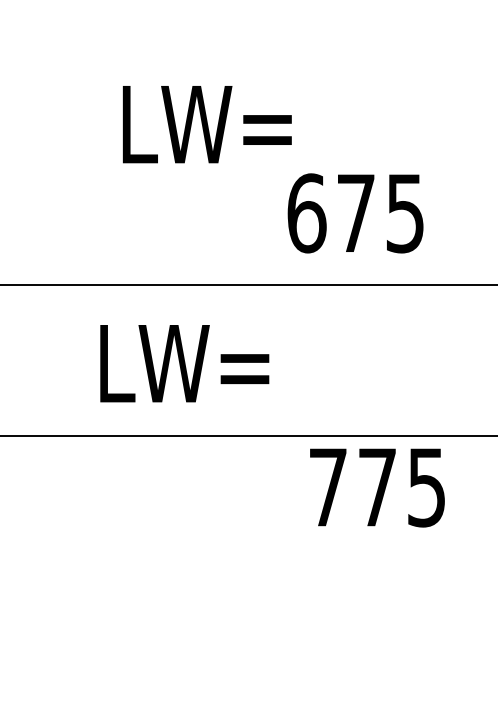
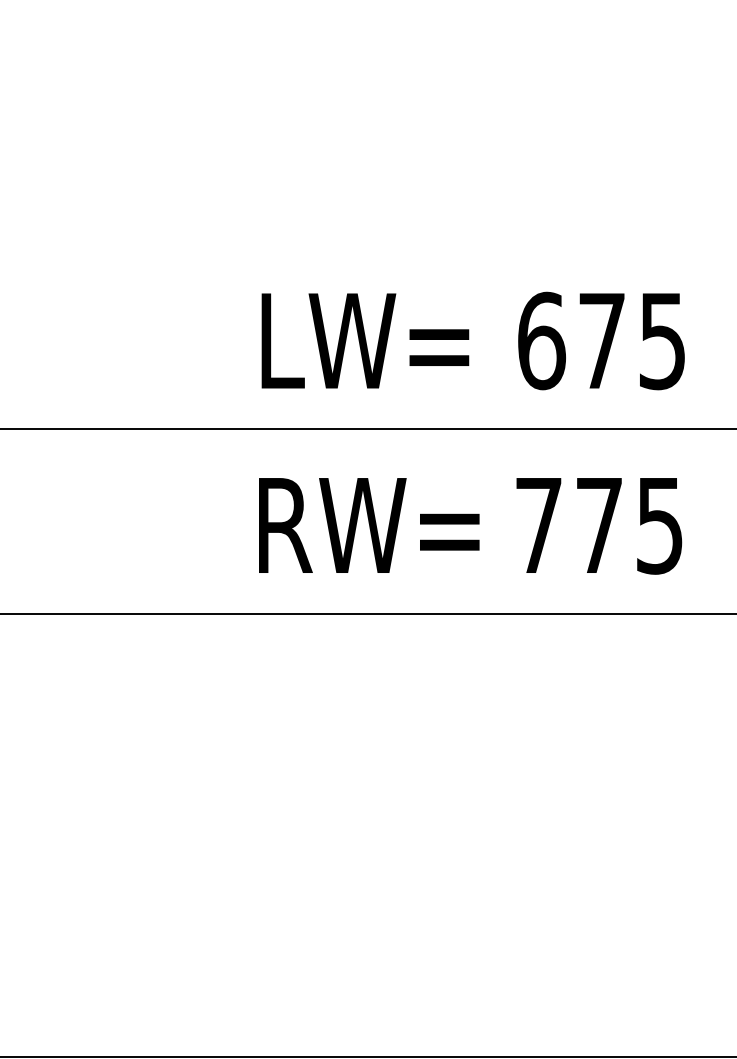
text: (207, 124) -> (365, 340), moved
text: (355, 212) -> (601, 340), moved
text: (193, 363) -> (373, 525), LW= -> RW=
text: (377, 488) -> (599, 526), moved

